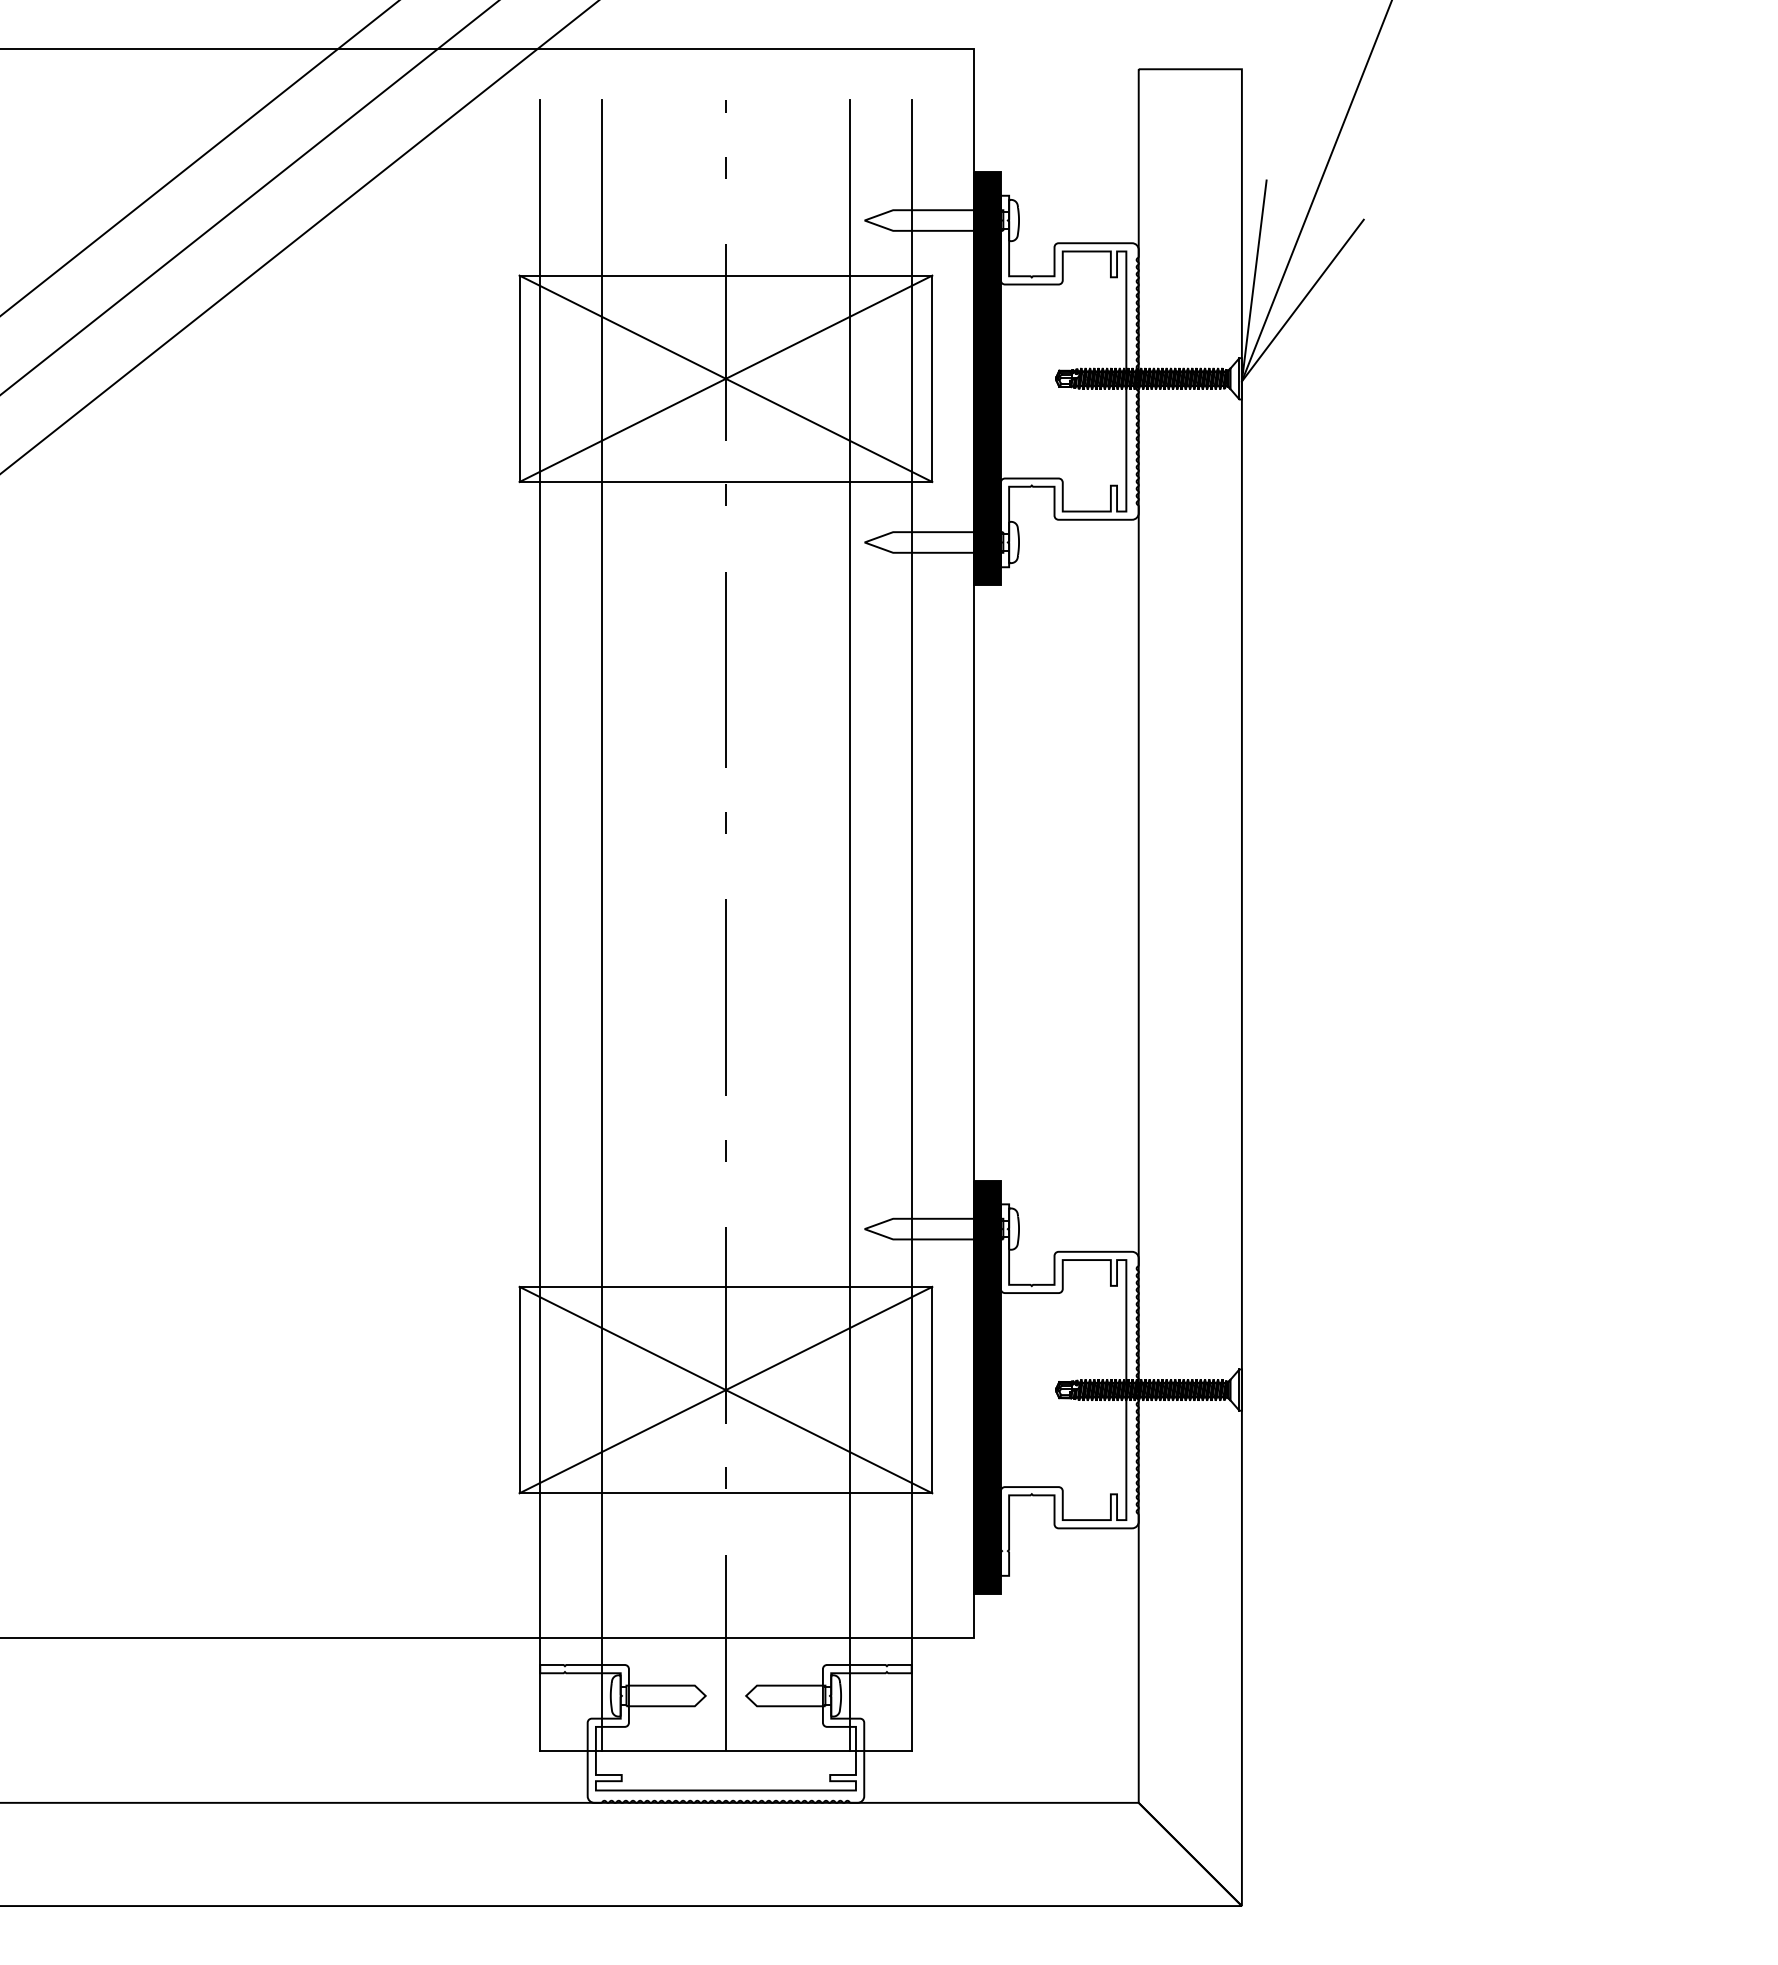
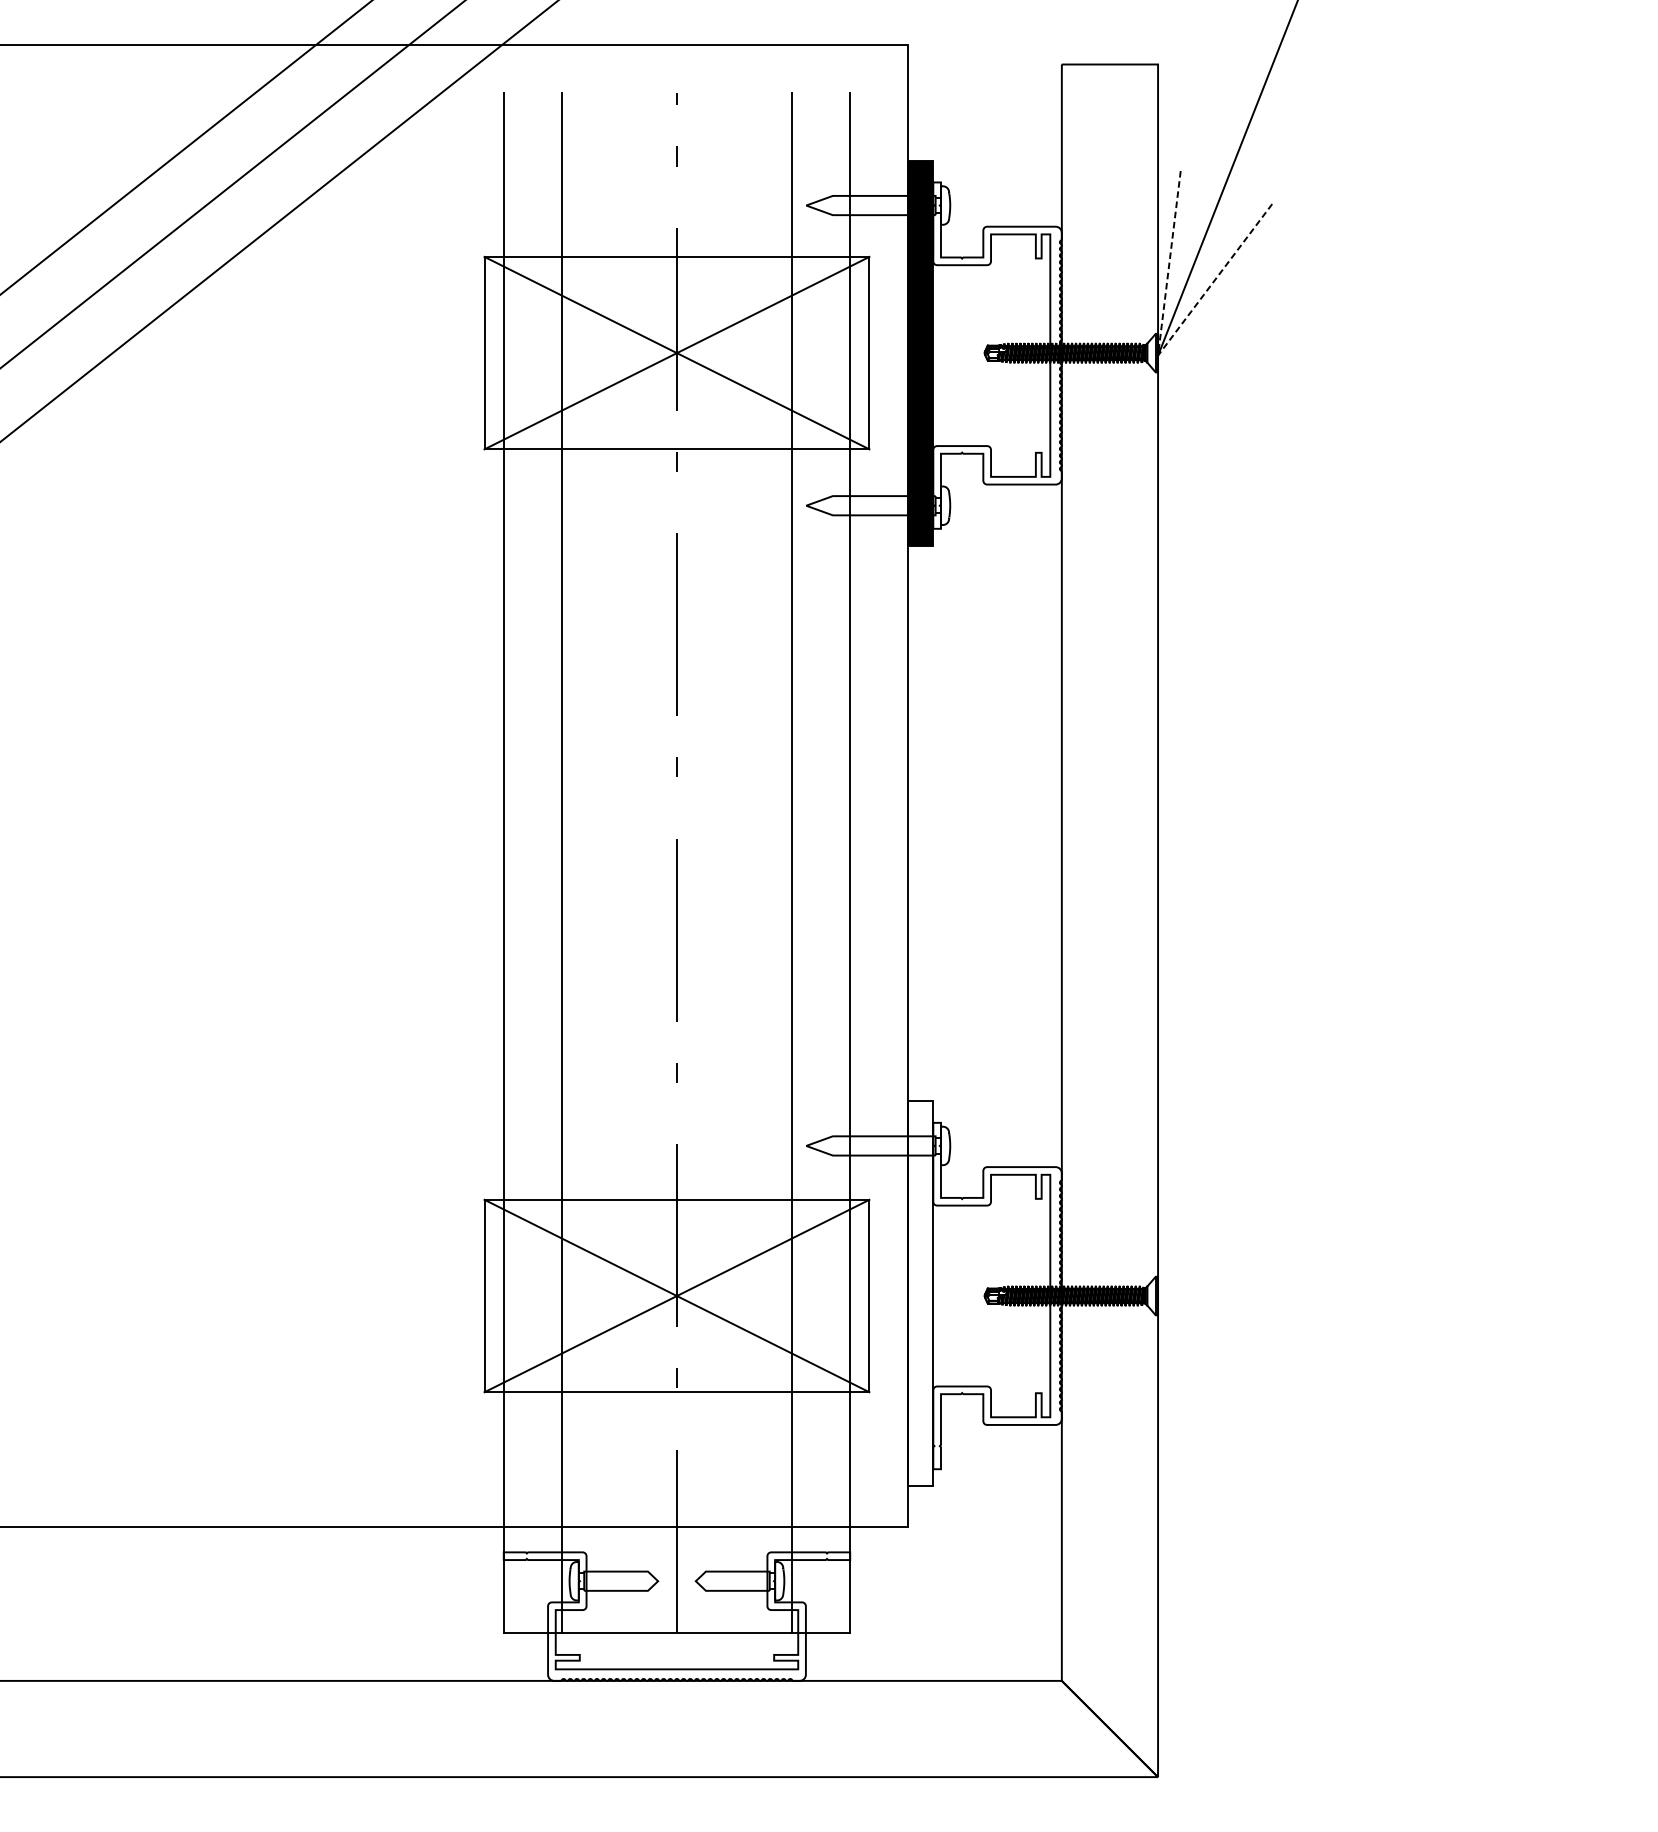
line: (1241, 381) -> (1157, 355), solid -> dashed
fill: (986, 1387) -> (919, 1293), removed

